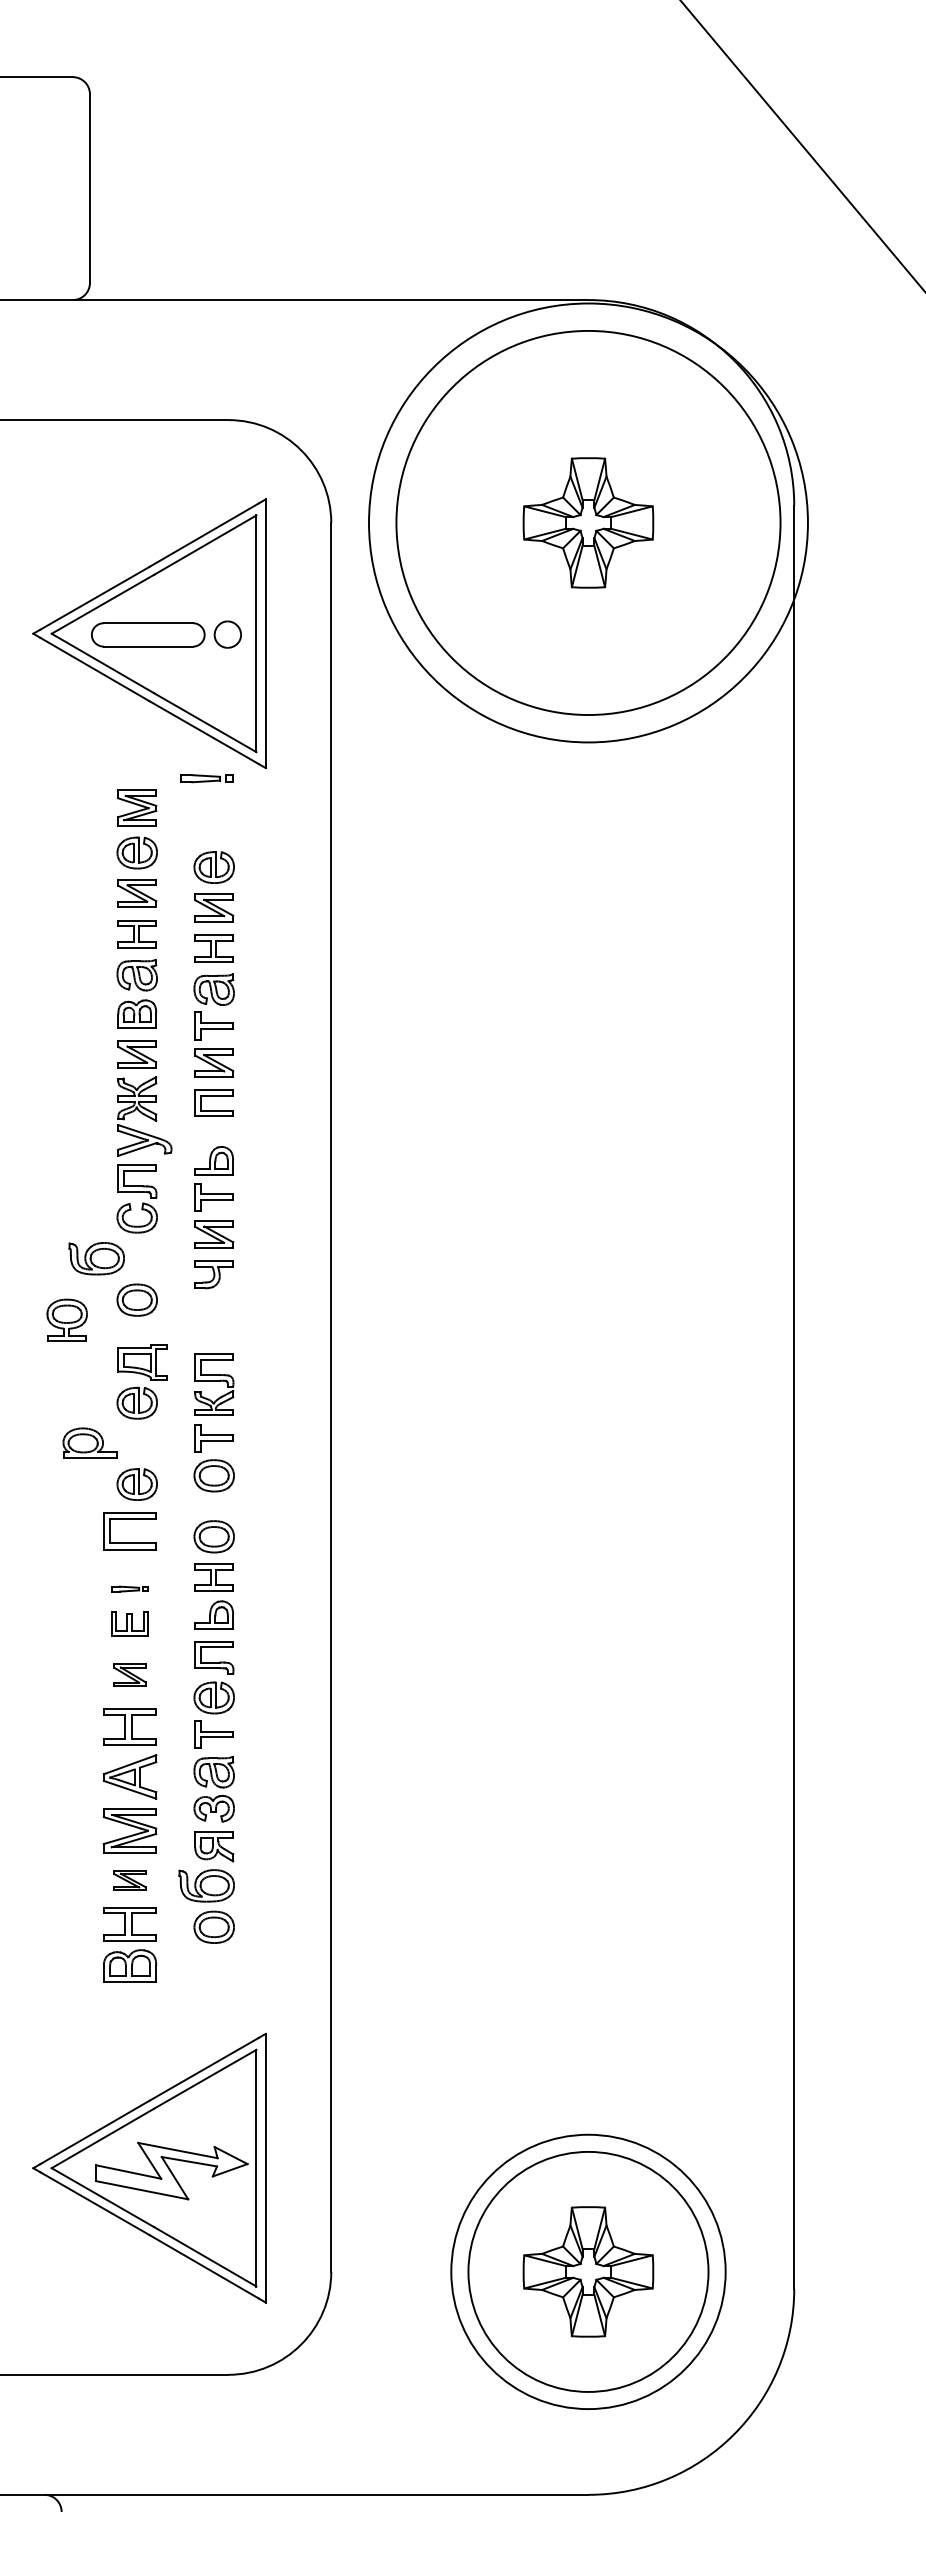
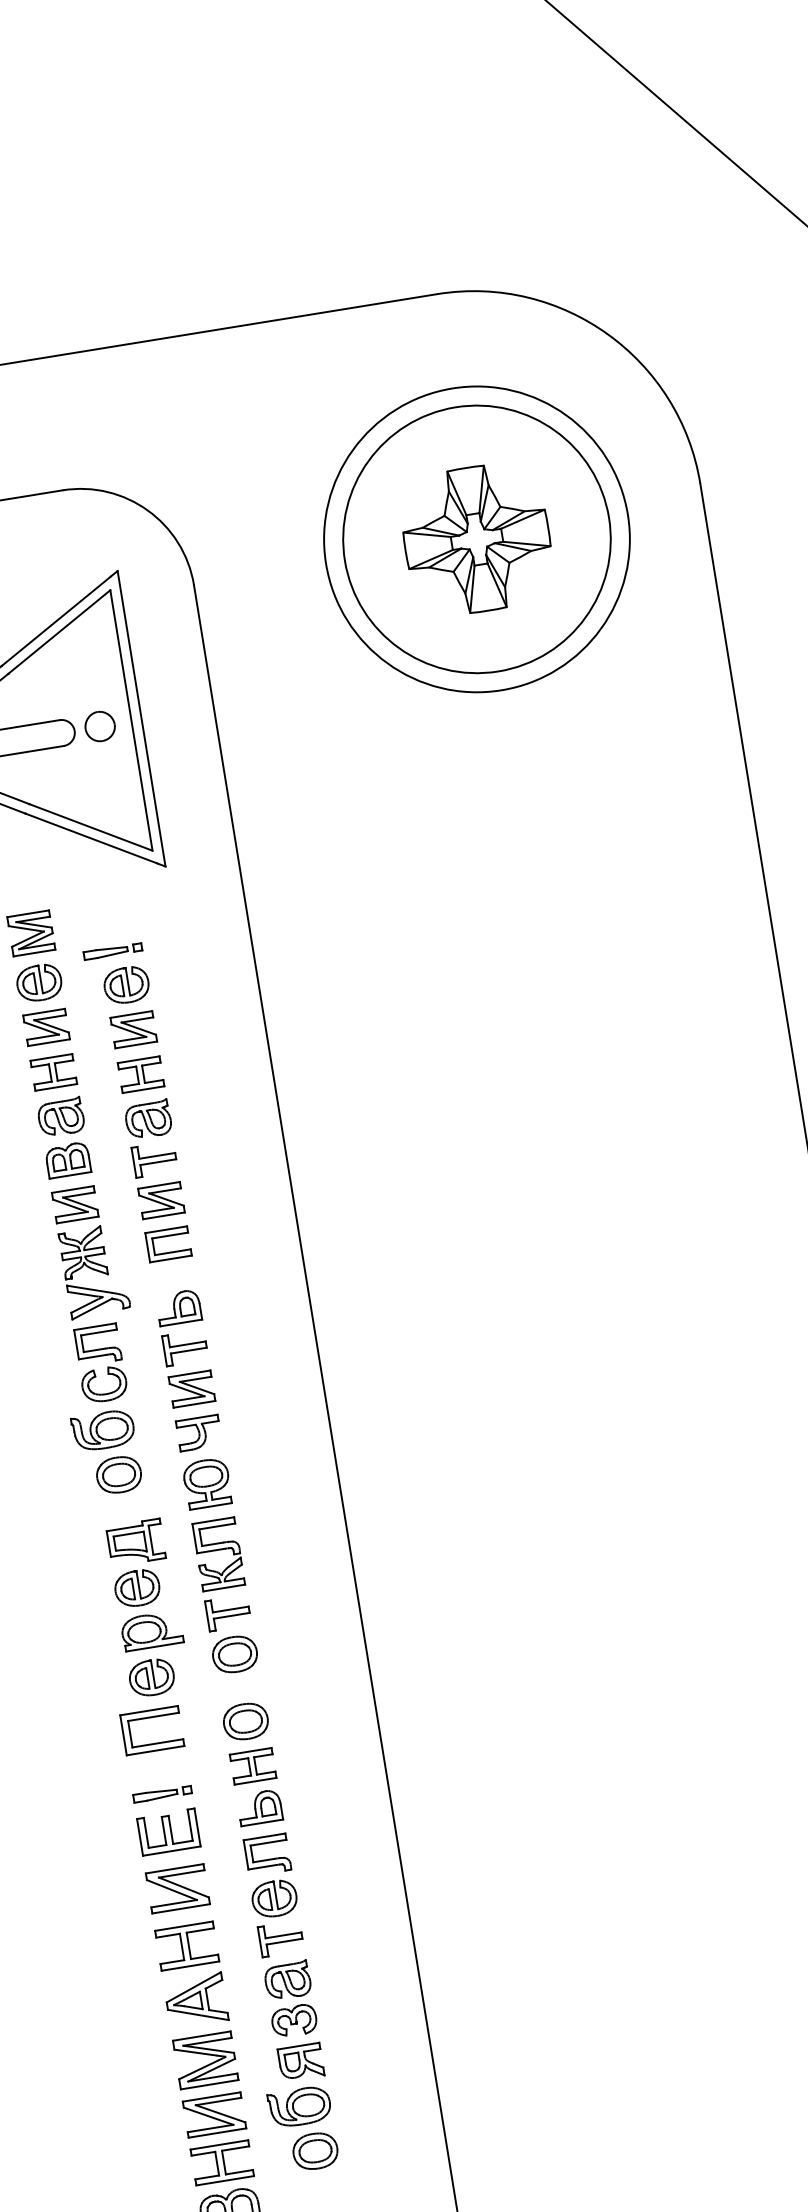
circle: (588, 522) -> (476, 538), size x0.62
circle: (588, 522) -> (476, 538), size x0.62
part: (206, 778) -> (112, 951), moved
part: (96, 1258) -> (103, 1430), moved
part: (66, 1319) -> (206, 1482), moved
part: (89, 1442) -> (151, 1630), moved
part: (129, 1588) -> (161, 1793), size x1.43
part: (129, 1623) -> (168, 1832), size x1.43
part: (129, 1674) -> (177, 1888), size x1.67
part: (129, 1880) -> (213, 2114), size x1.67

